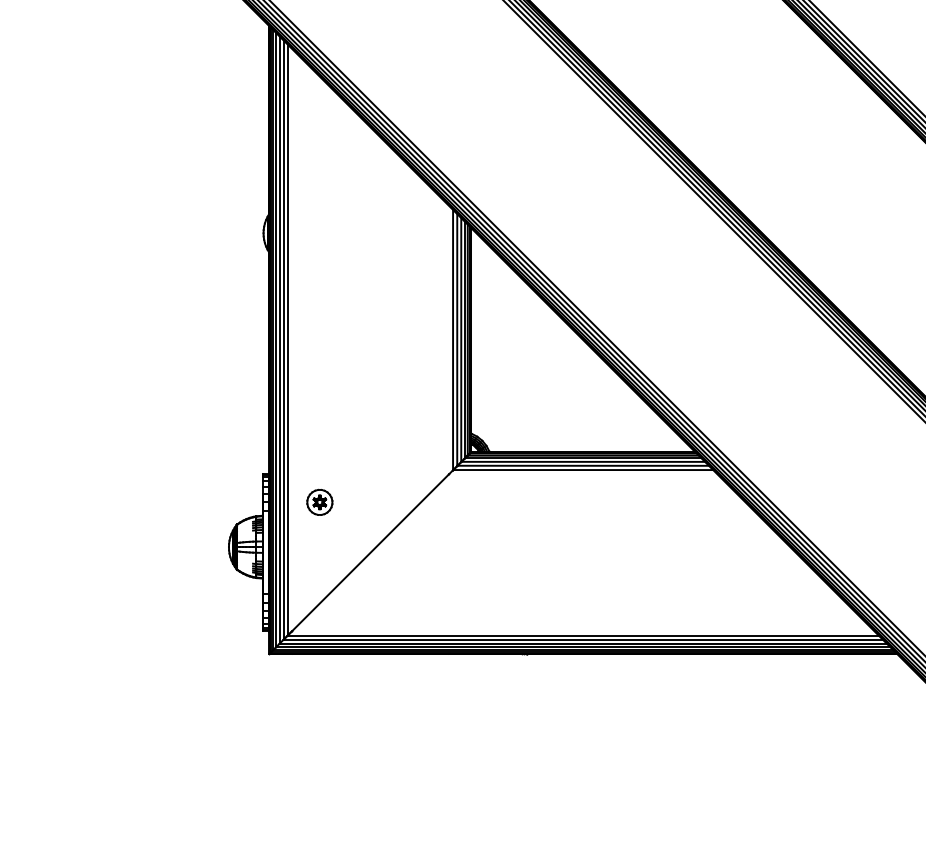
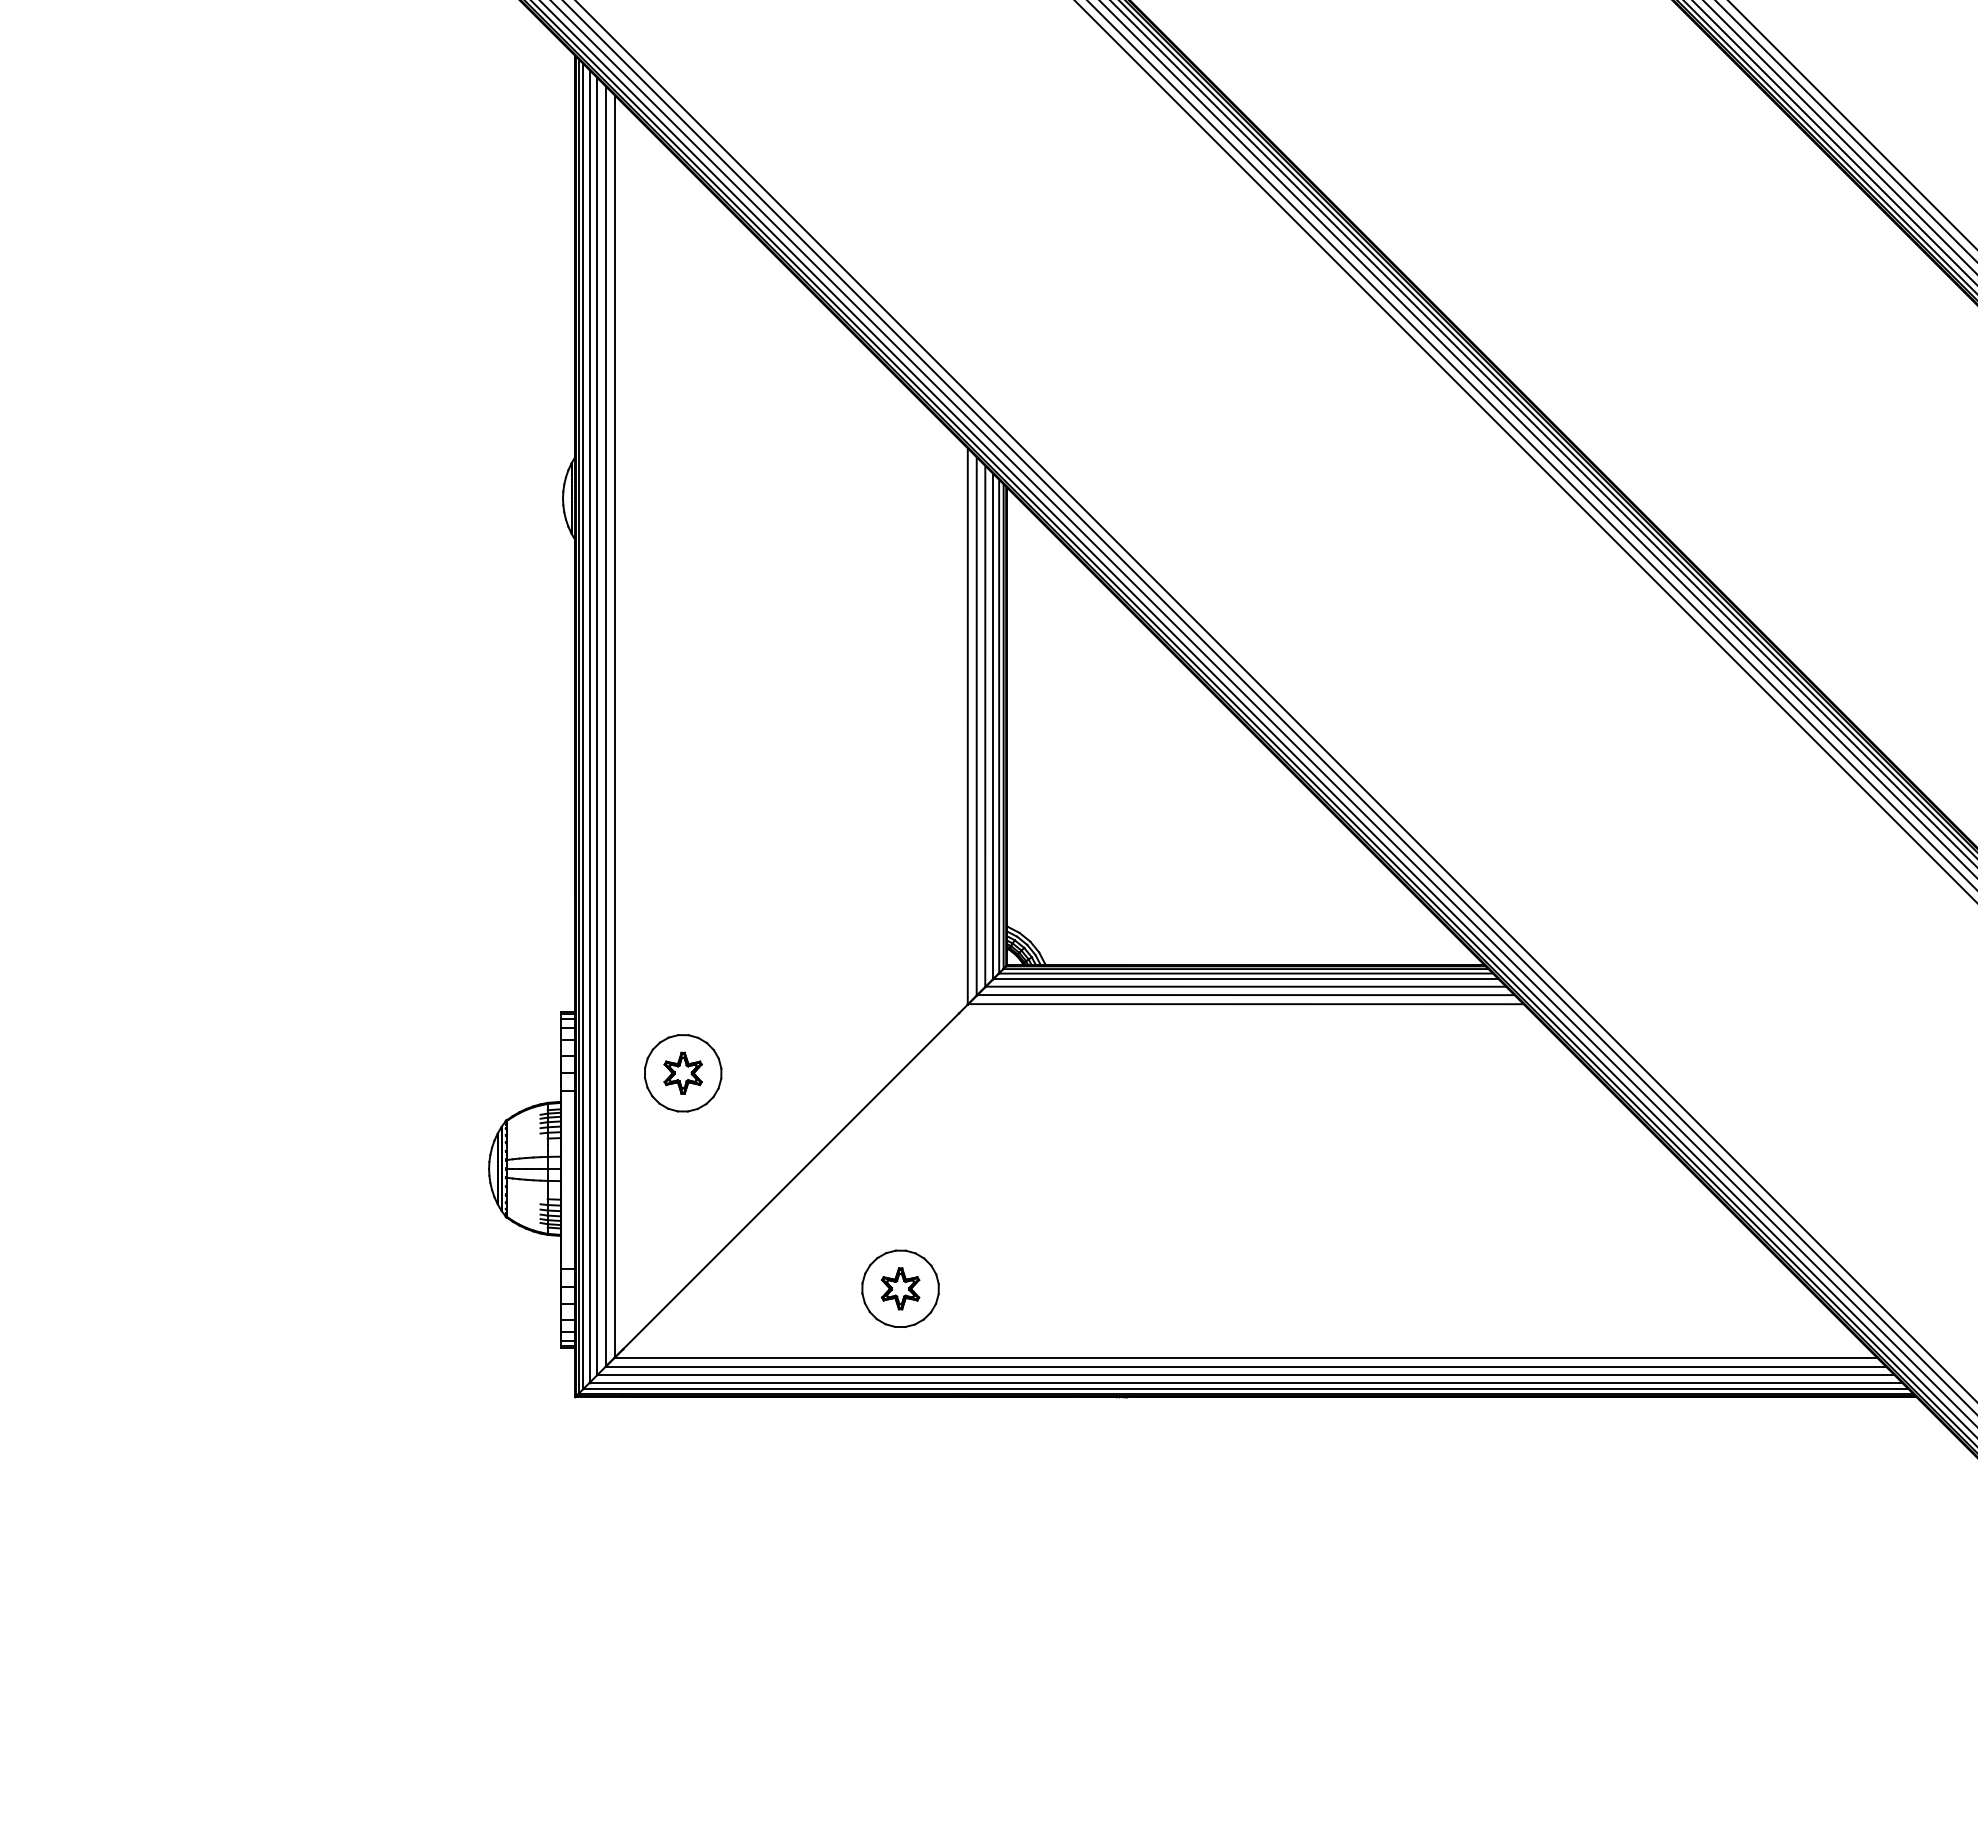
part: (319, 502) -> (682, 1073), size x1.43
part: (421, 603) -> (900, 1289), added

